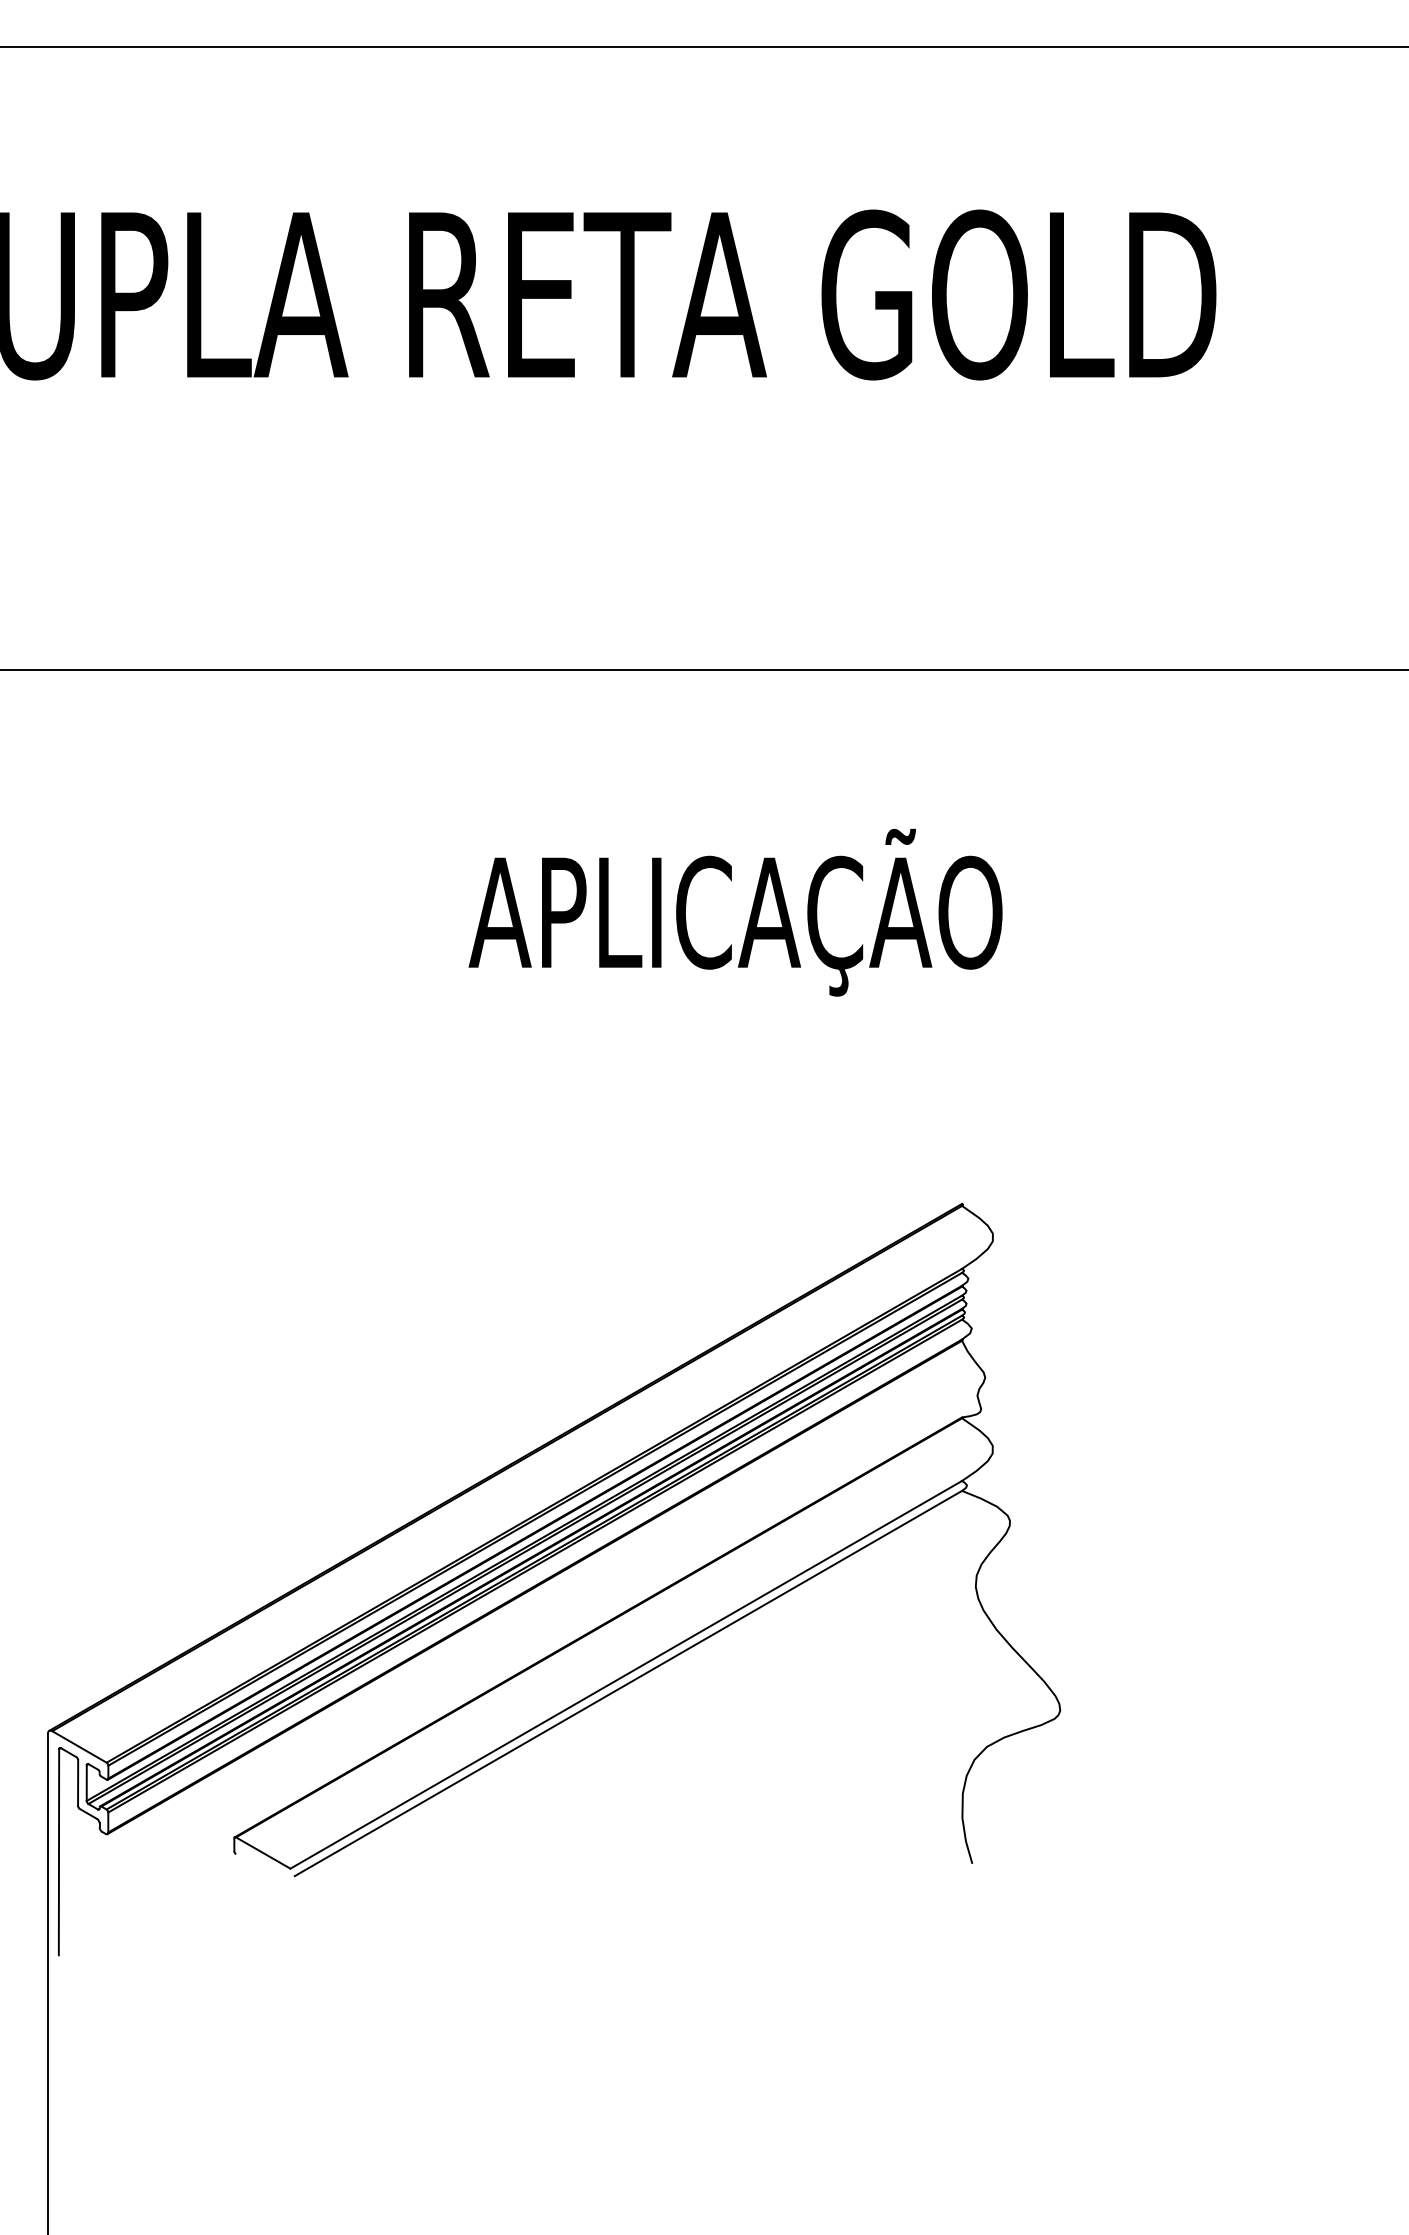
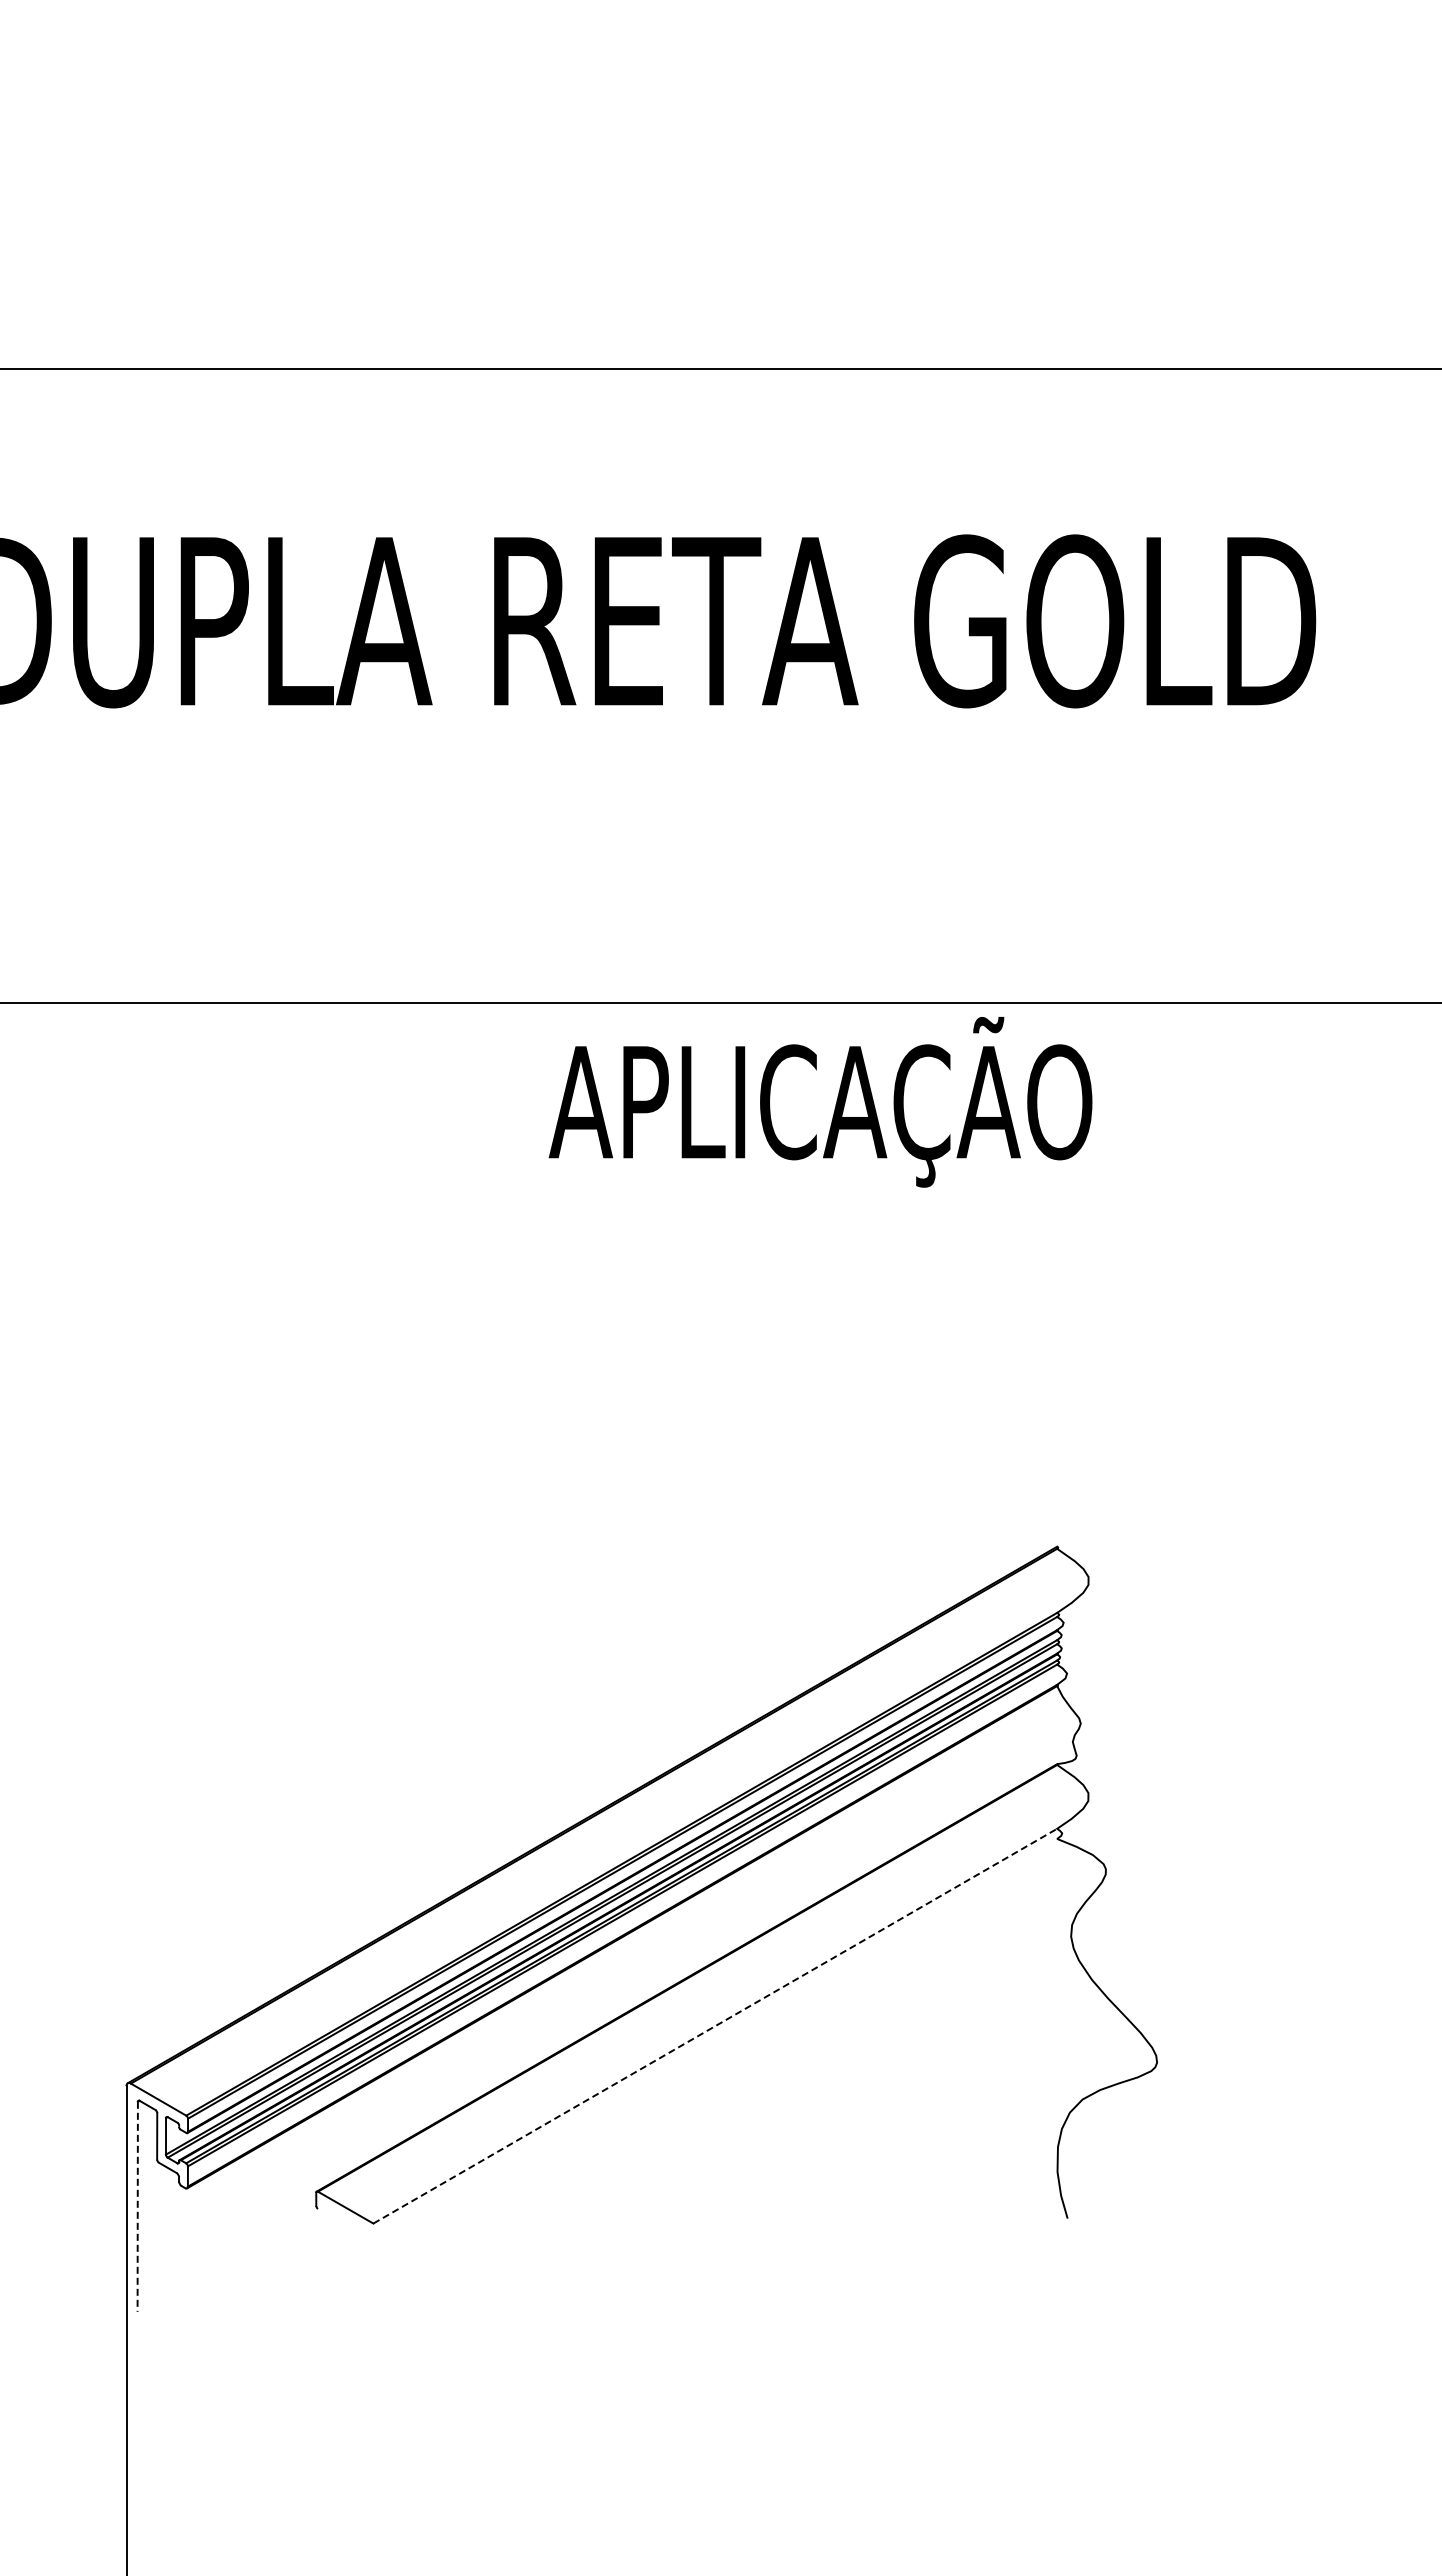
text: (735, 912) -> (820, 1102), moved
line: (626, 1675) -> (715, 2026), solid -> dashed
line: (628, 1682) -> (717, 2034), removed
line: (58, 1851) -> (137, 2206), solid -> dashed

